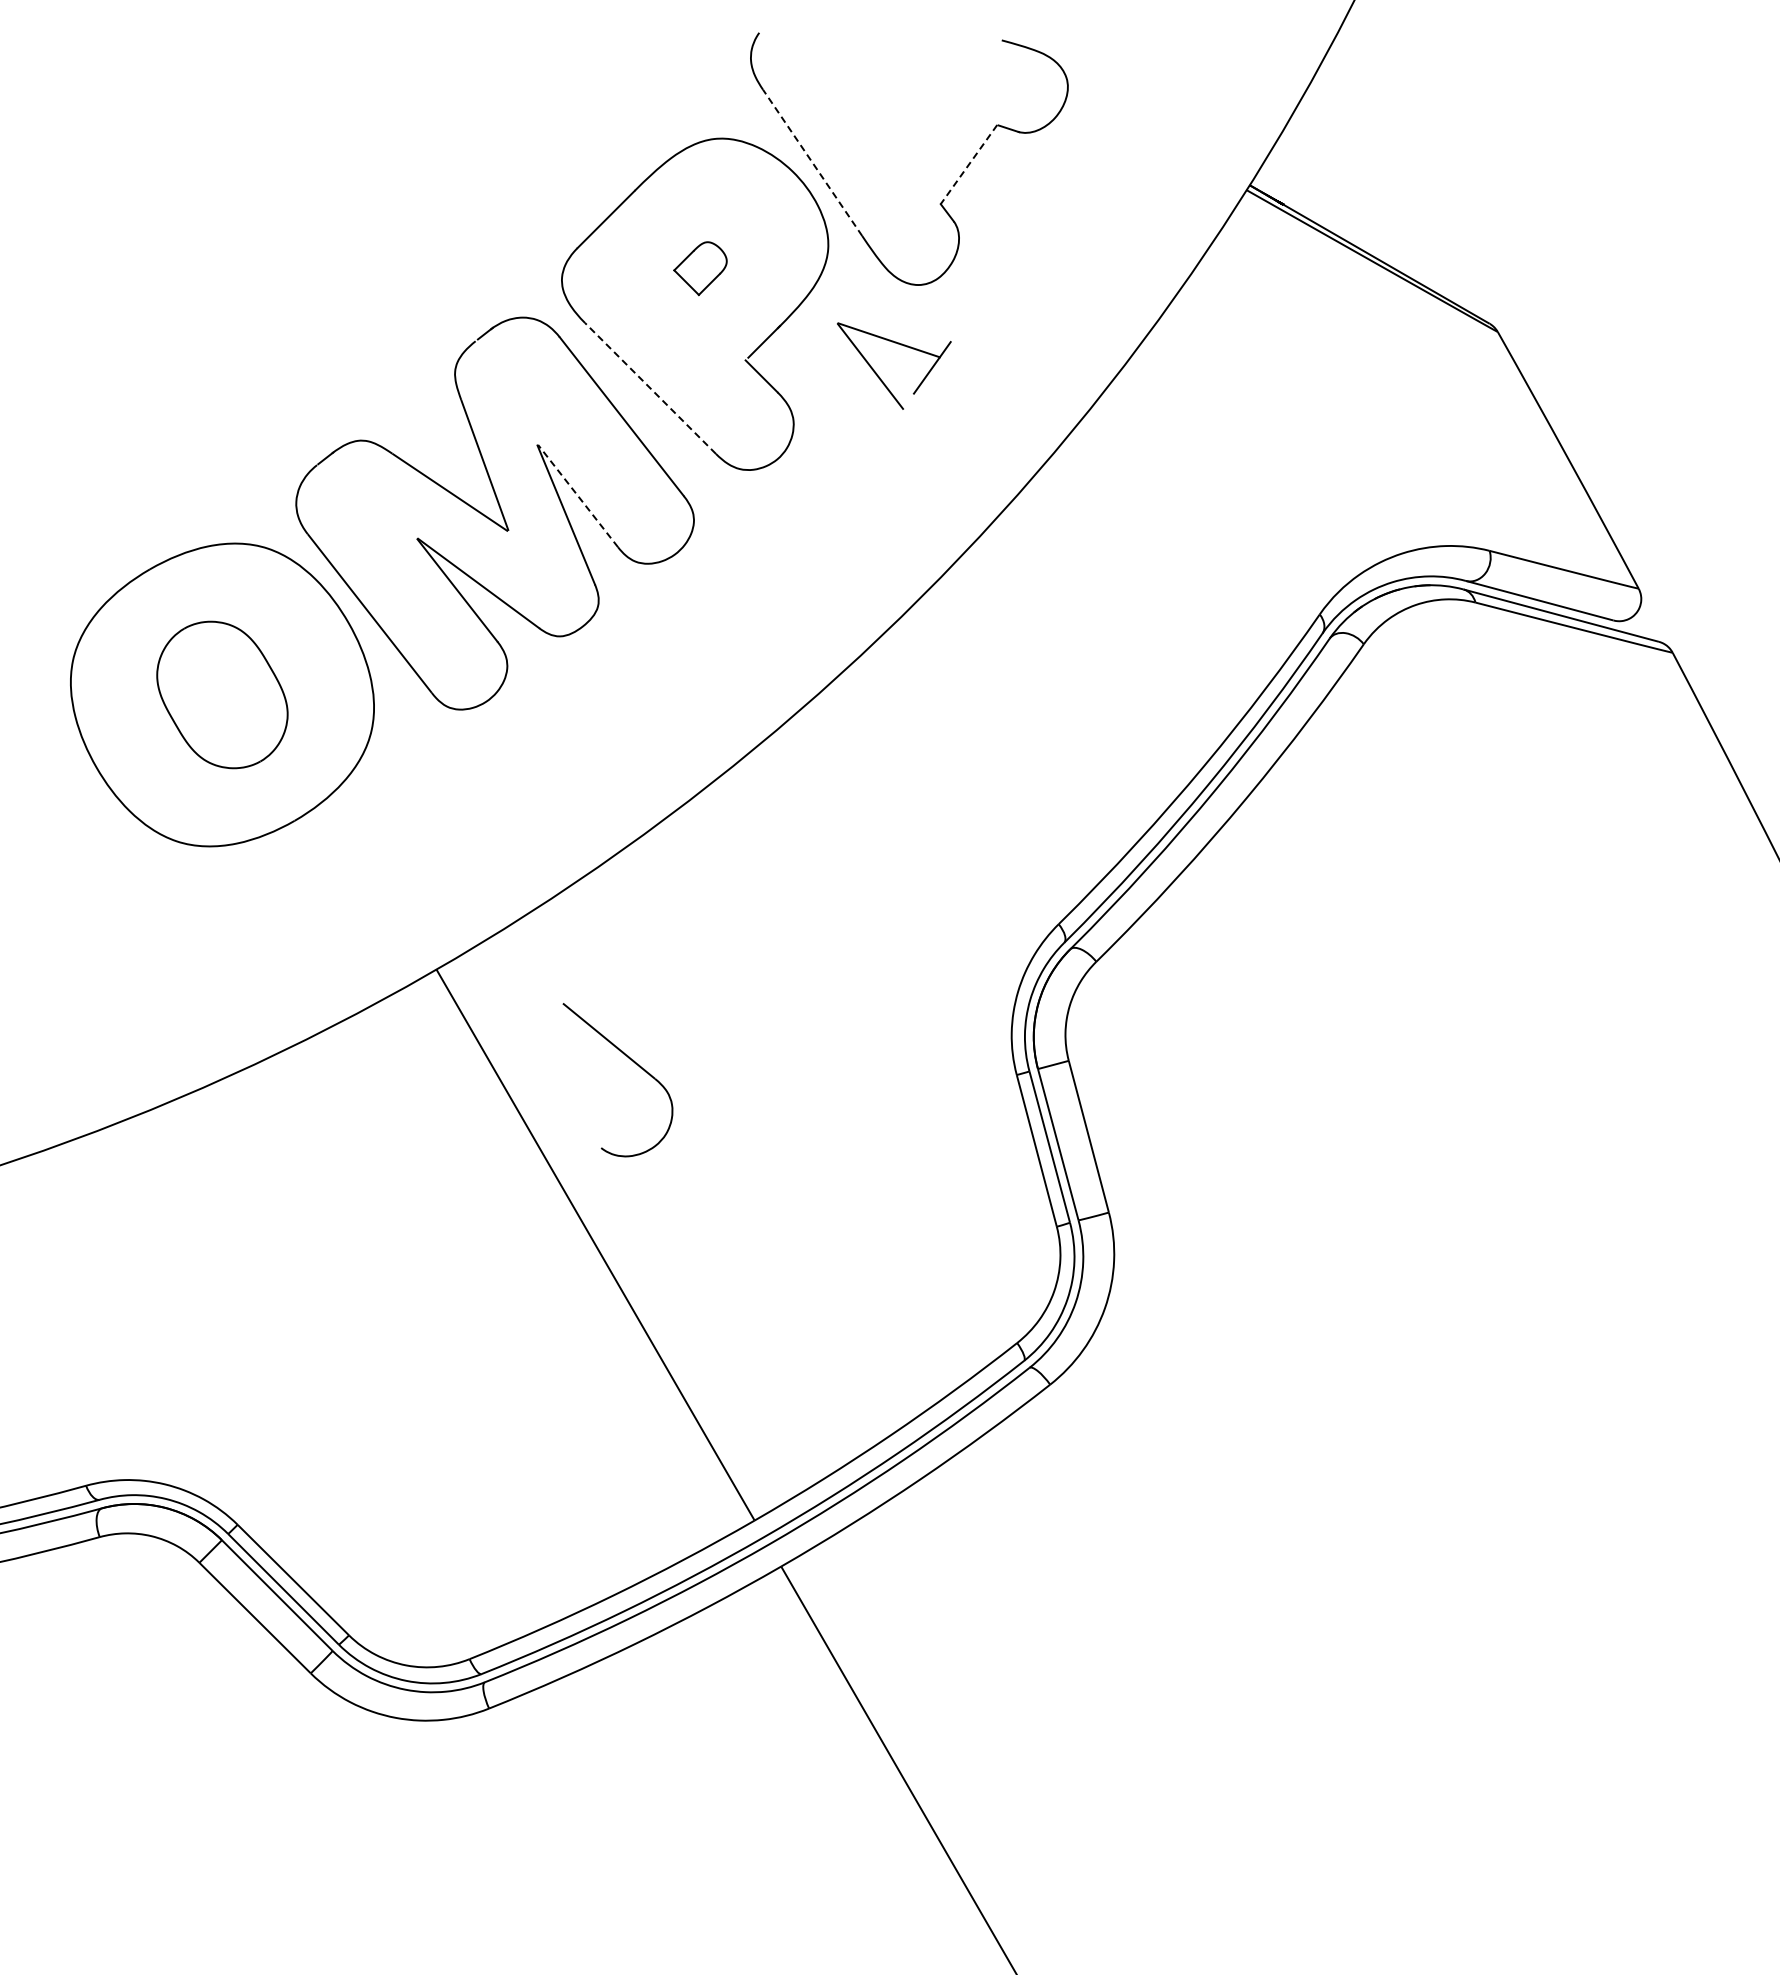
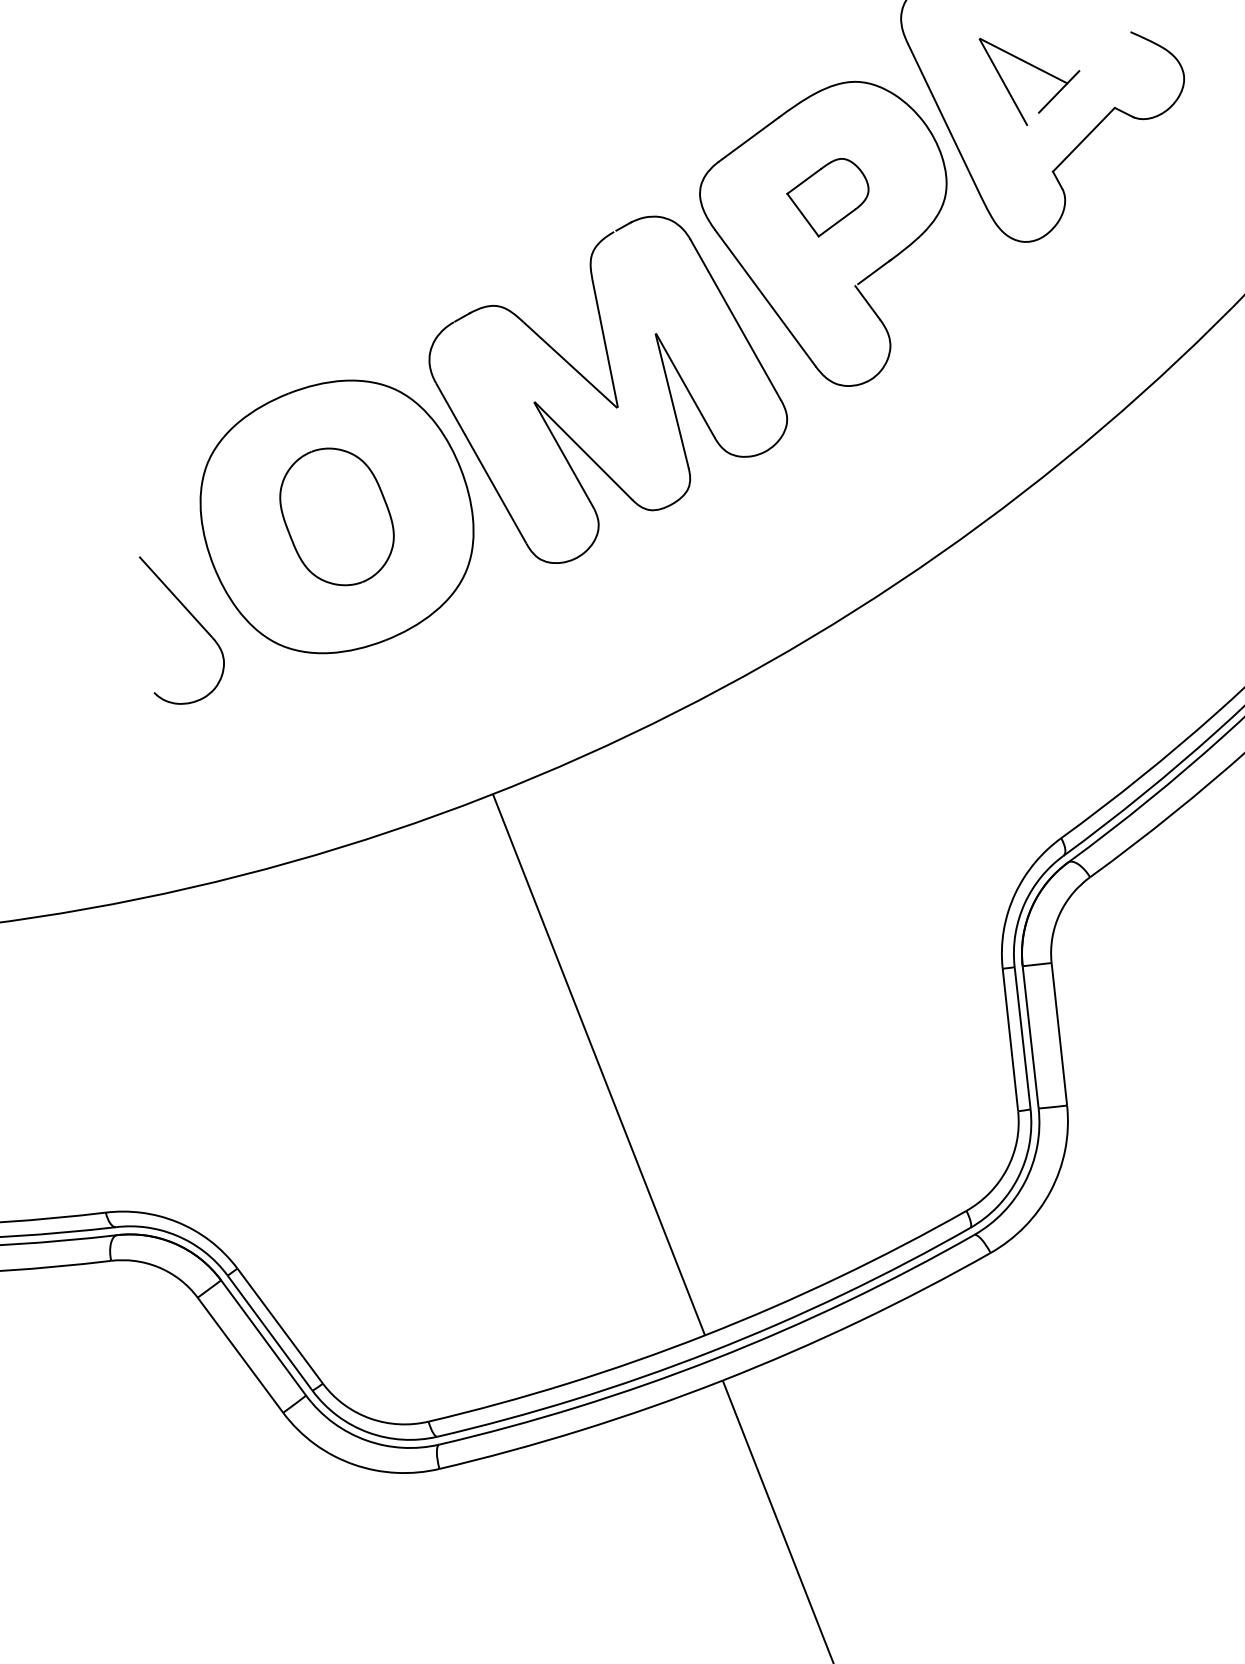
line: (812, 162) -> (942, 116), dashed -> solid
line: (969, 164) -> (1084, 139), dashed -> solid
part: (700, 268) -> (827, 196), size x1.67
part: (880, 377) -> (1010, 93), moved
line: (650, 388) -> (765, 298), dashed -> solid
line: (578, 496) -> (685, 386), dashed -> solid
part: (634, 1063) -> (195, 620), moved

